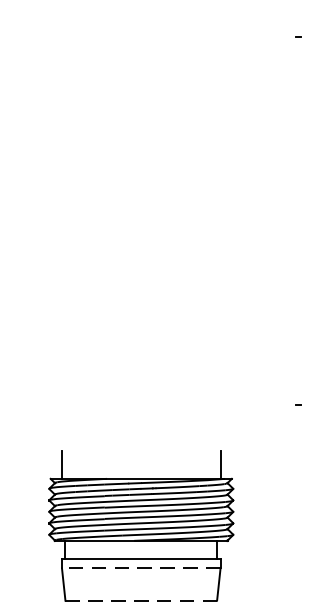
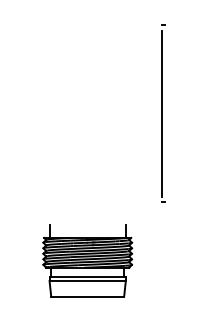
line: (296, 220) -> (162, 113), added
line: (140, 569) -> (87, 281), dashed -> solid
line: (140, 600) -> (87, 296), dashed -> solid

